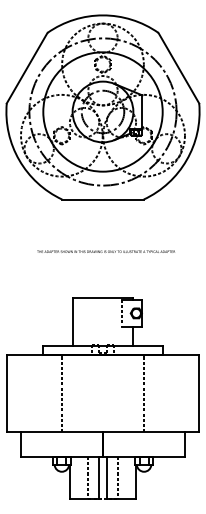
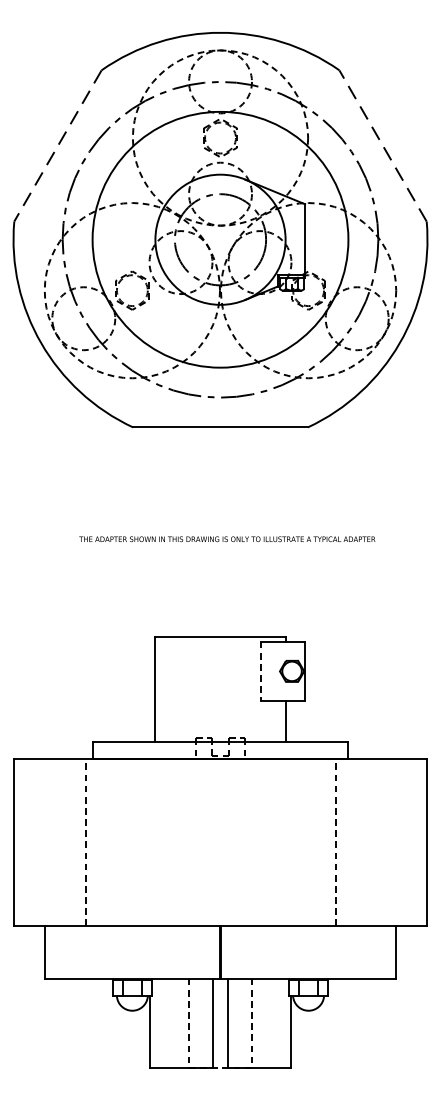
line: (27, 68) -> (58, 146), solid -> dashed
line: (178, 68) -> (382, 146), solid -> dashed
line: (62, 393) -> (86, 843), moved
line: (143, 393) -> (335, 843), moved

